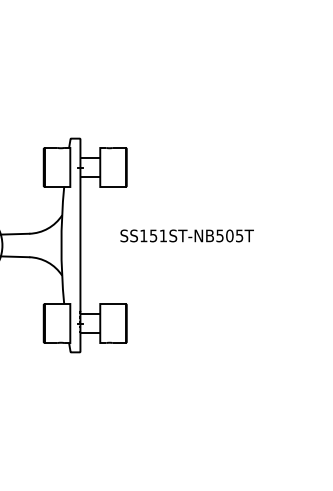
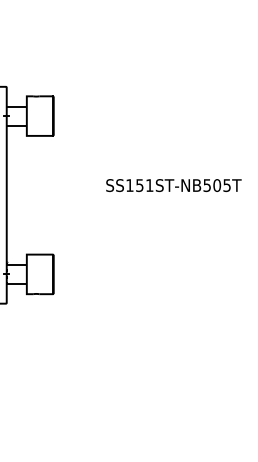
text: (186, 235) -> (173, 185), moved

